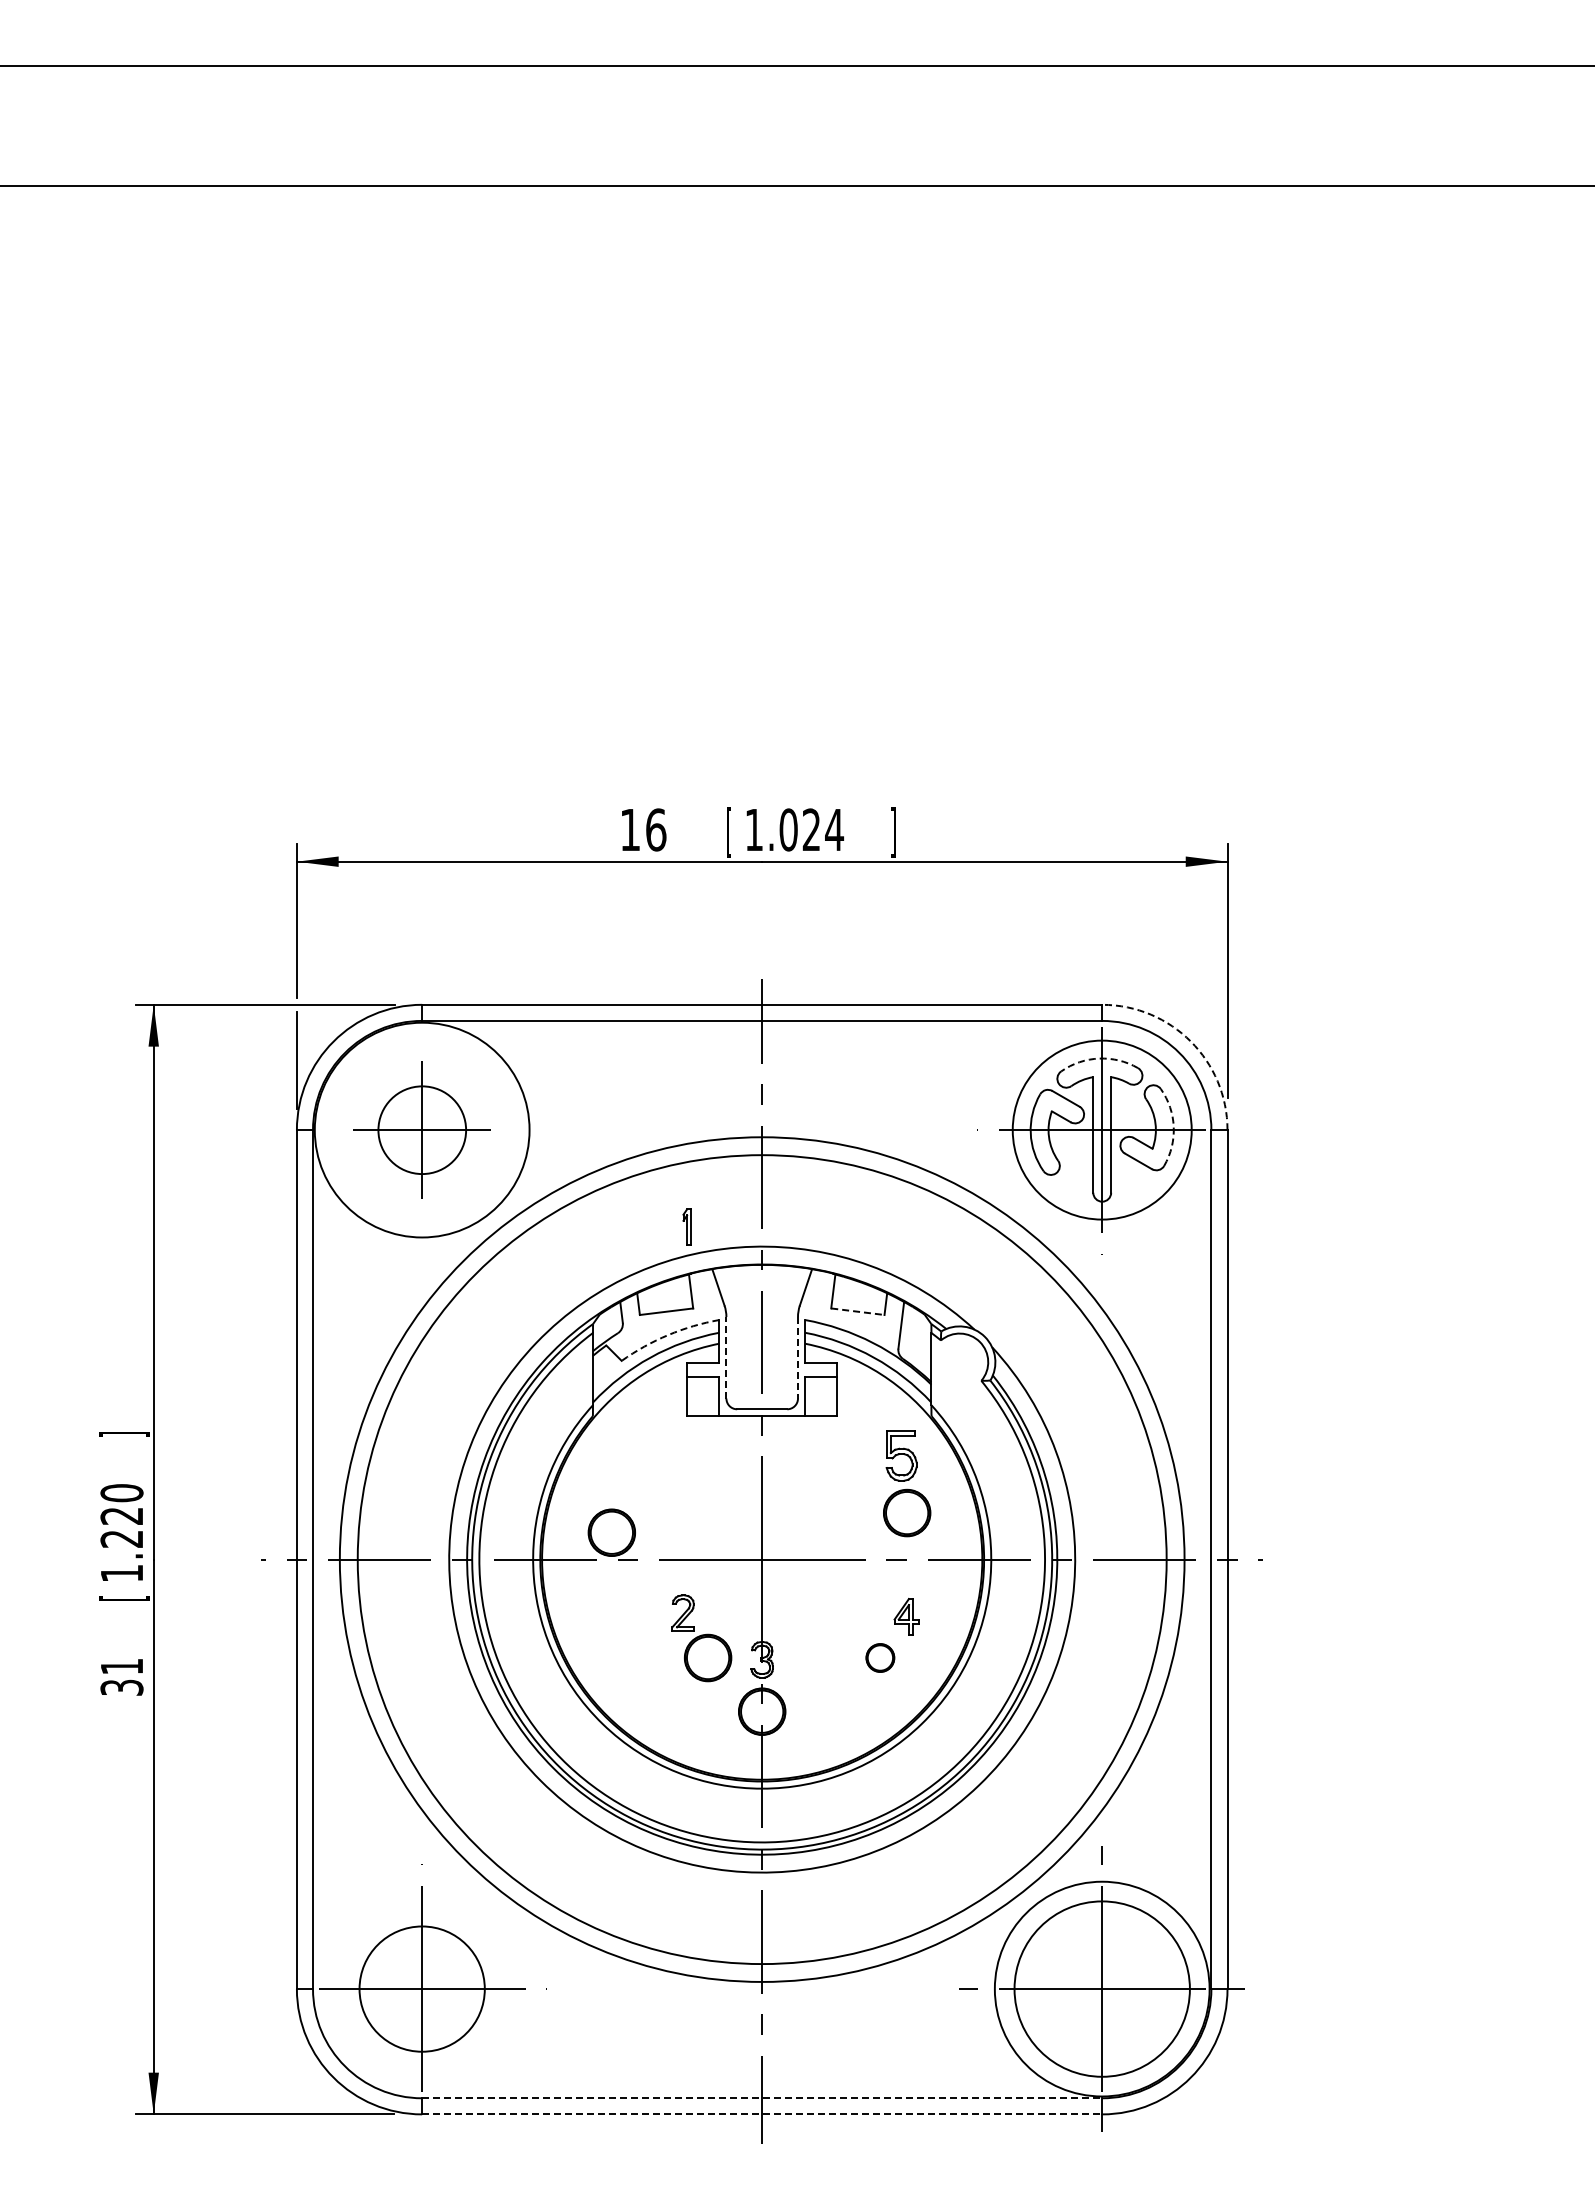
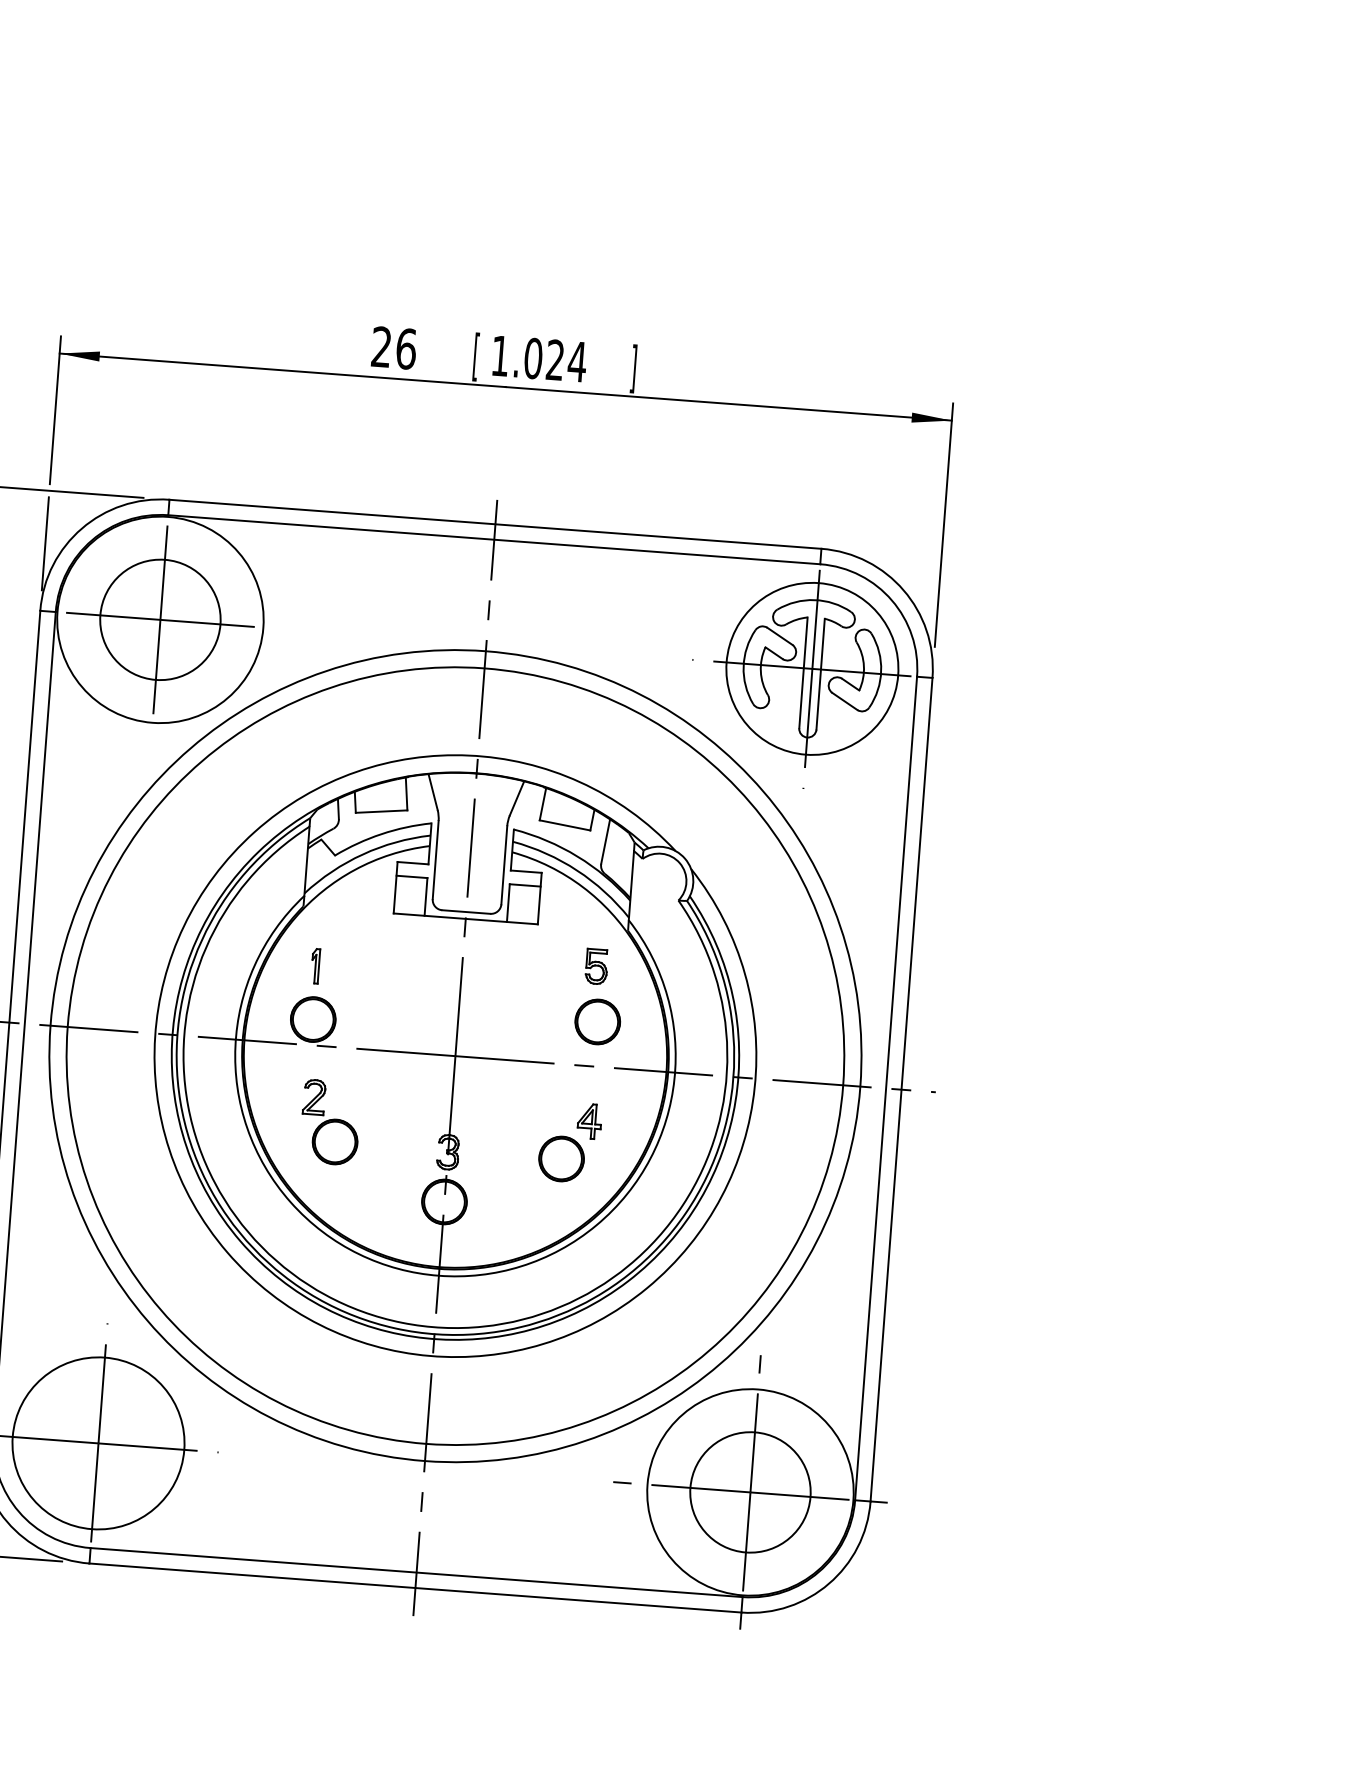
text: (629, 829) -> (380, 346), 16 -> 26
arc: (1190, 1041) -> (903, 590), dashed -> solid
arc: (1099, 1058) -> (814, 600), dashed -> solid
arc: (1173, 1126) -> (880, 670), dashed -> solid
part: (422, 1130) -> (160, 620), size x1.43
part: (686, 1226) -> (315, 965), moved
line: (857, 1311) -> (564, 825), dashed -> solid
arc: (668, 1335) -> (381, 834), dashed -> solid
line: (726, 1357) -> (435, 859), dashed -> solid
line: (798, 1357) -> (504, 865), dashed -> solid
part: (901, 1455) -> (596, 966), size x0.71
part: (701, 1638) -> (330, 1122), moved
part: (880, 1657) -> (561, 1158), size x1.67
circle: (421, 1988) -> (97, 1442), size x1.43
circle: (1101, 1988) -> (749, 1491), size x0.71
line: (762, 2098) -> (416, 1572), dashed -> solid
line: (762, 2114) -> (415, 1588), dashed -> solid

